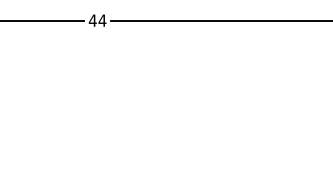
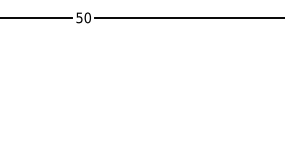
text: (97, 20) -> (83, 17), 44 -> 50

